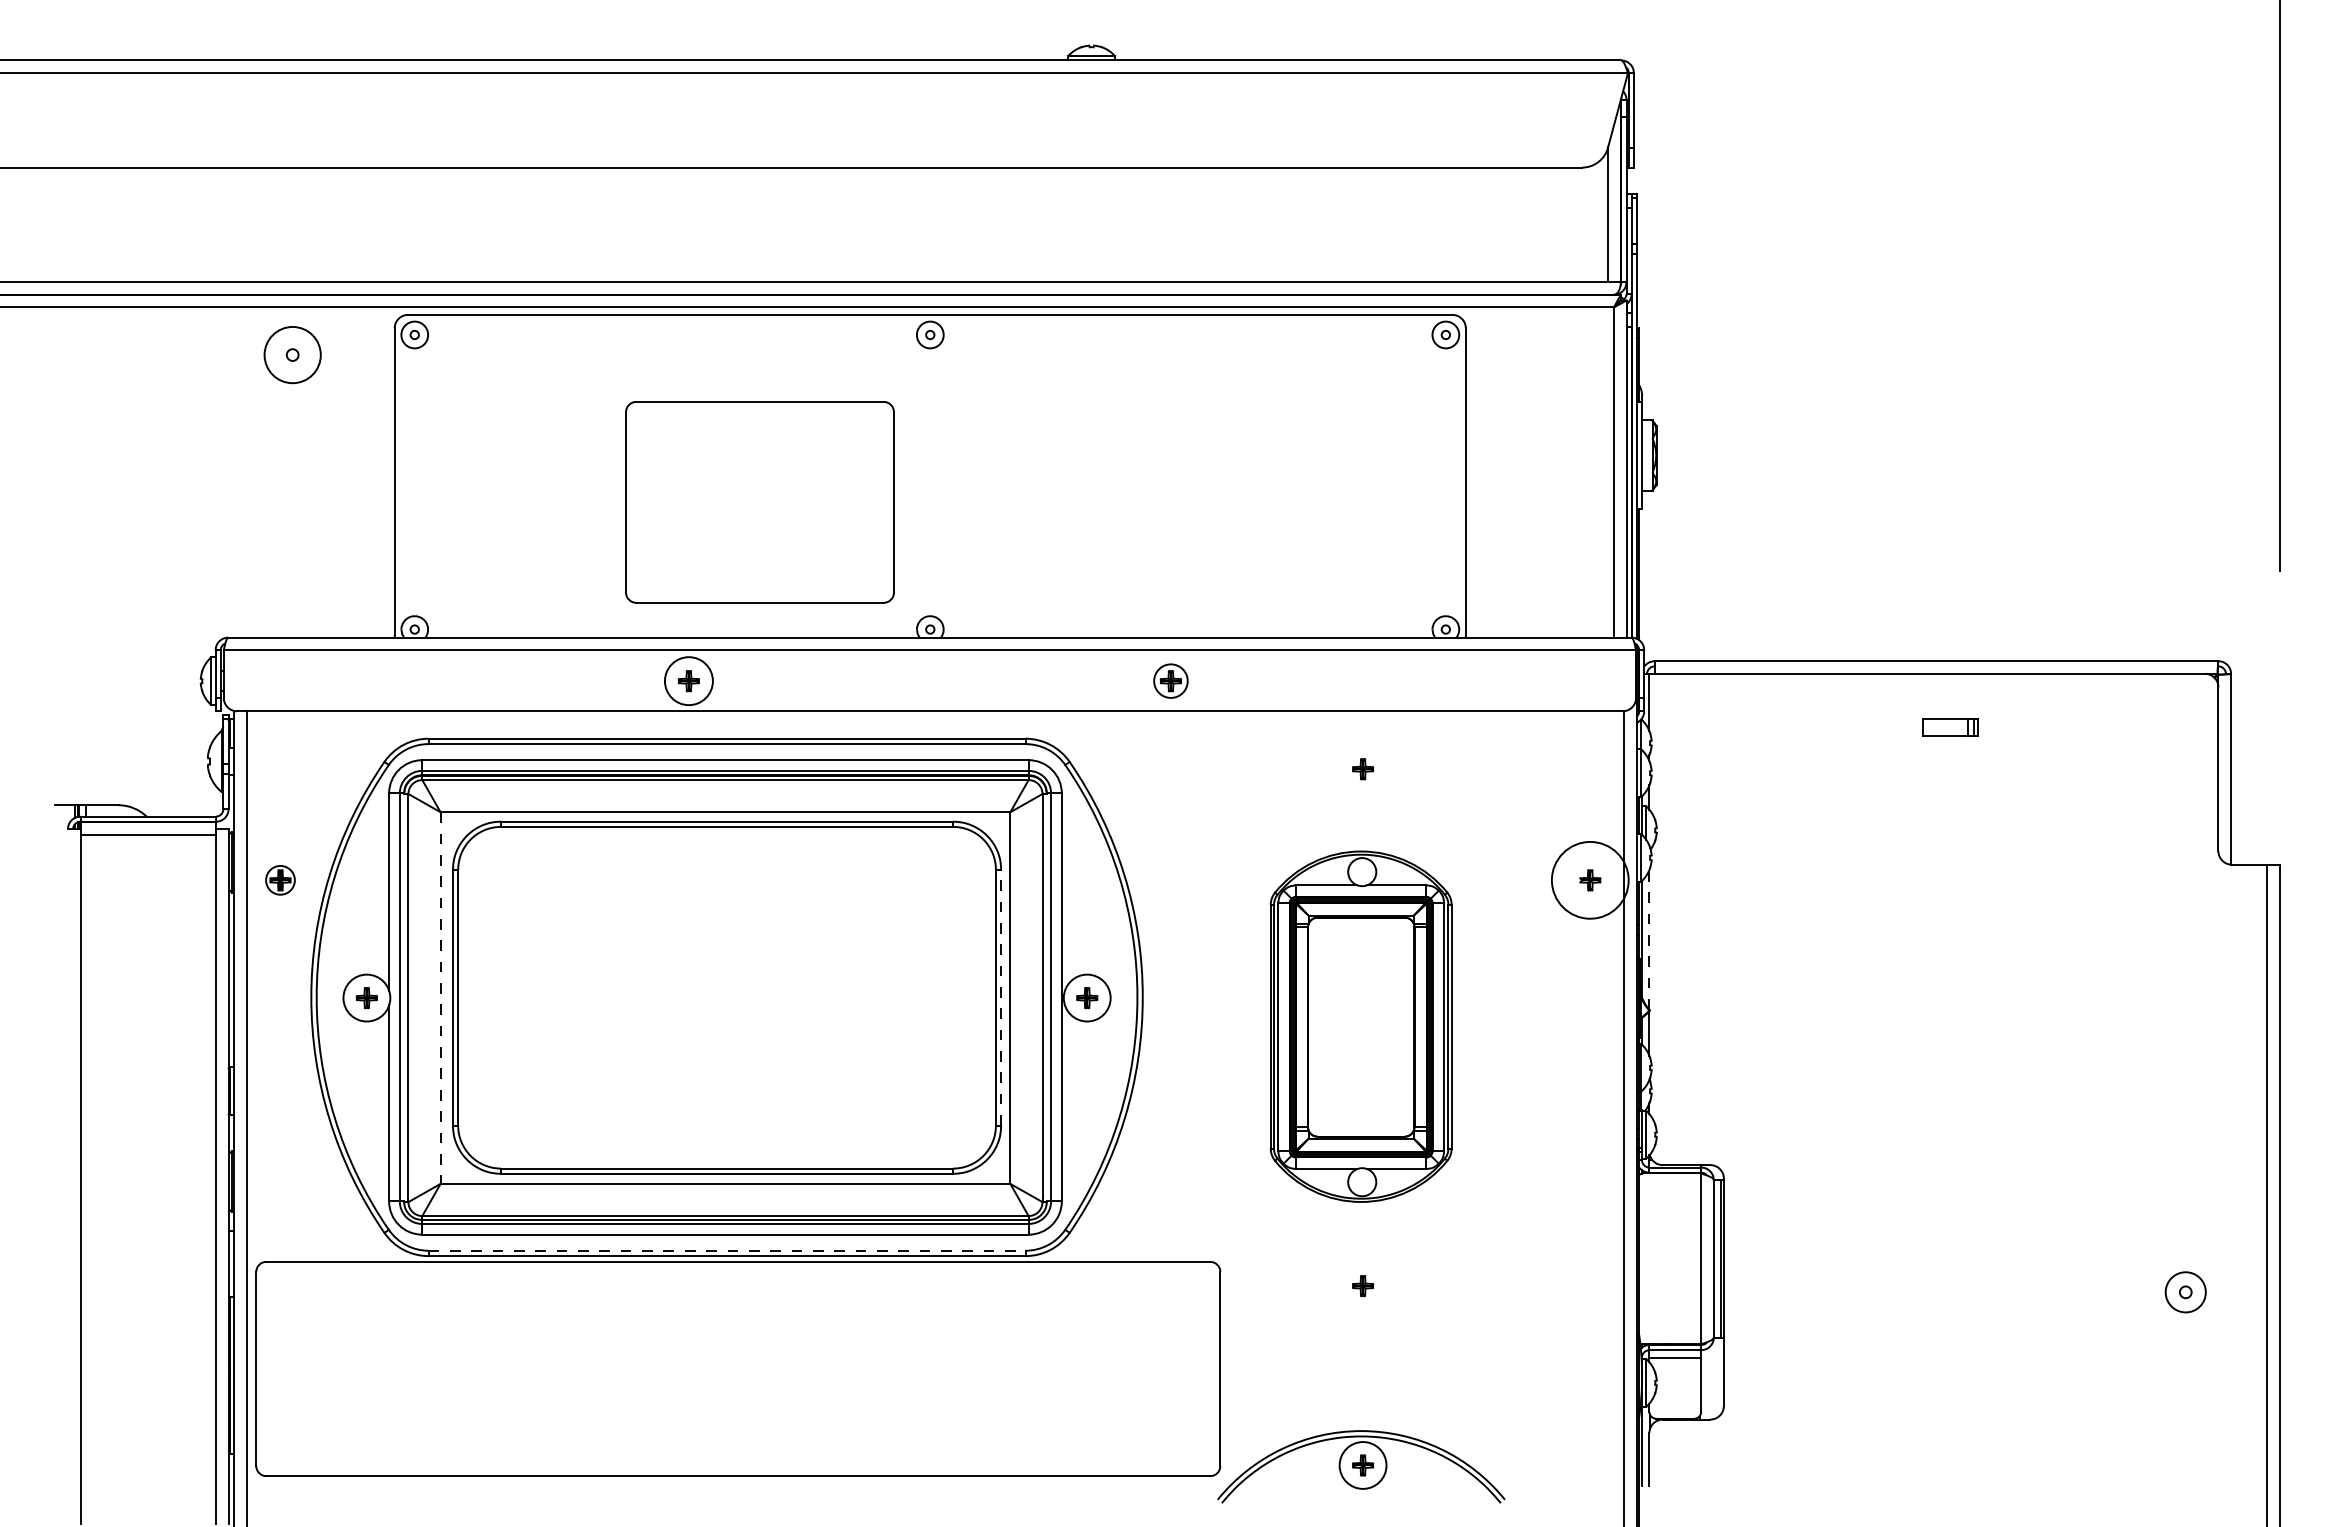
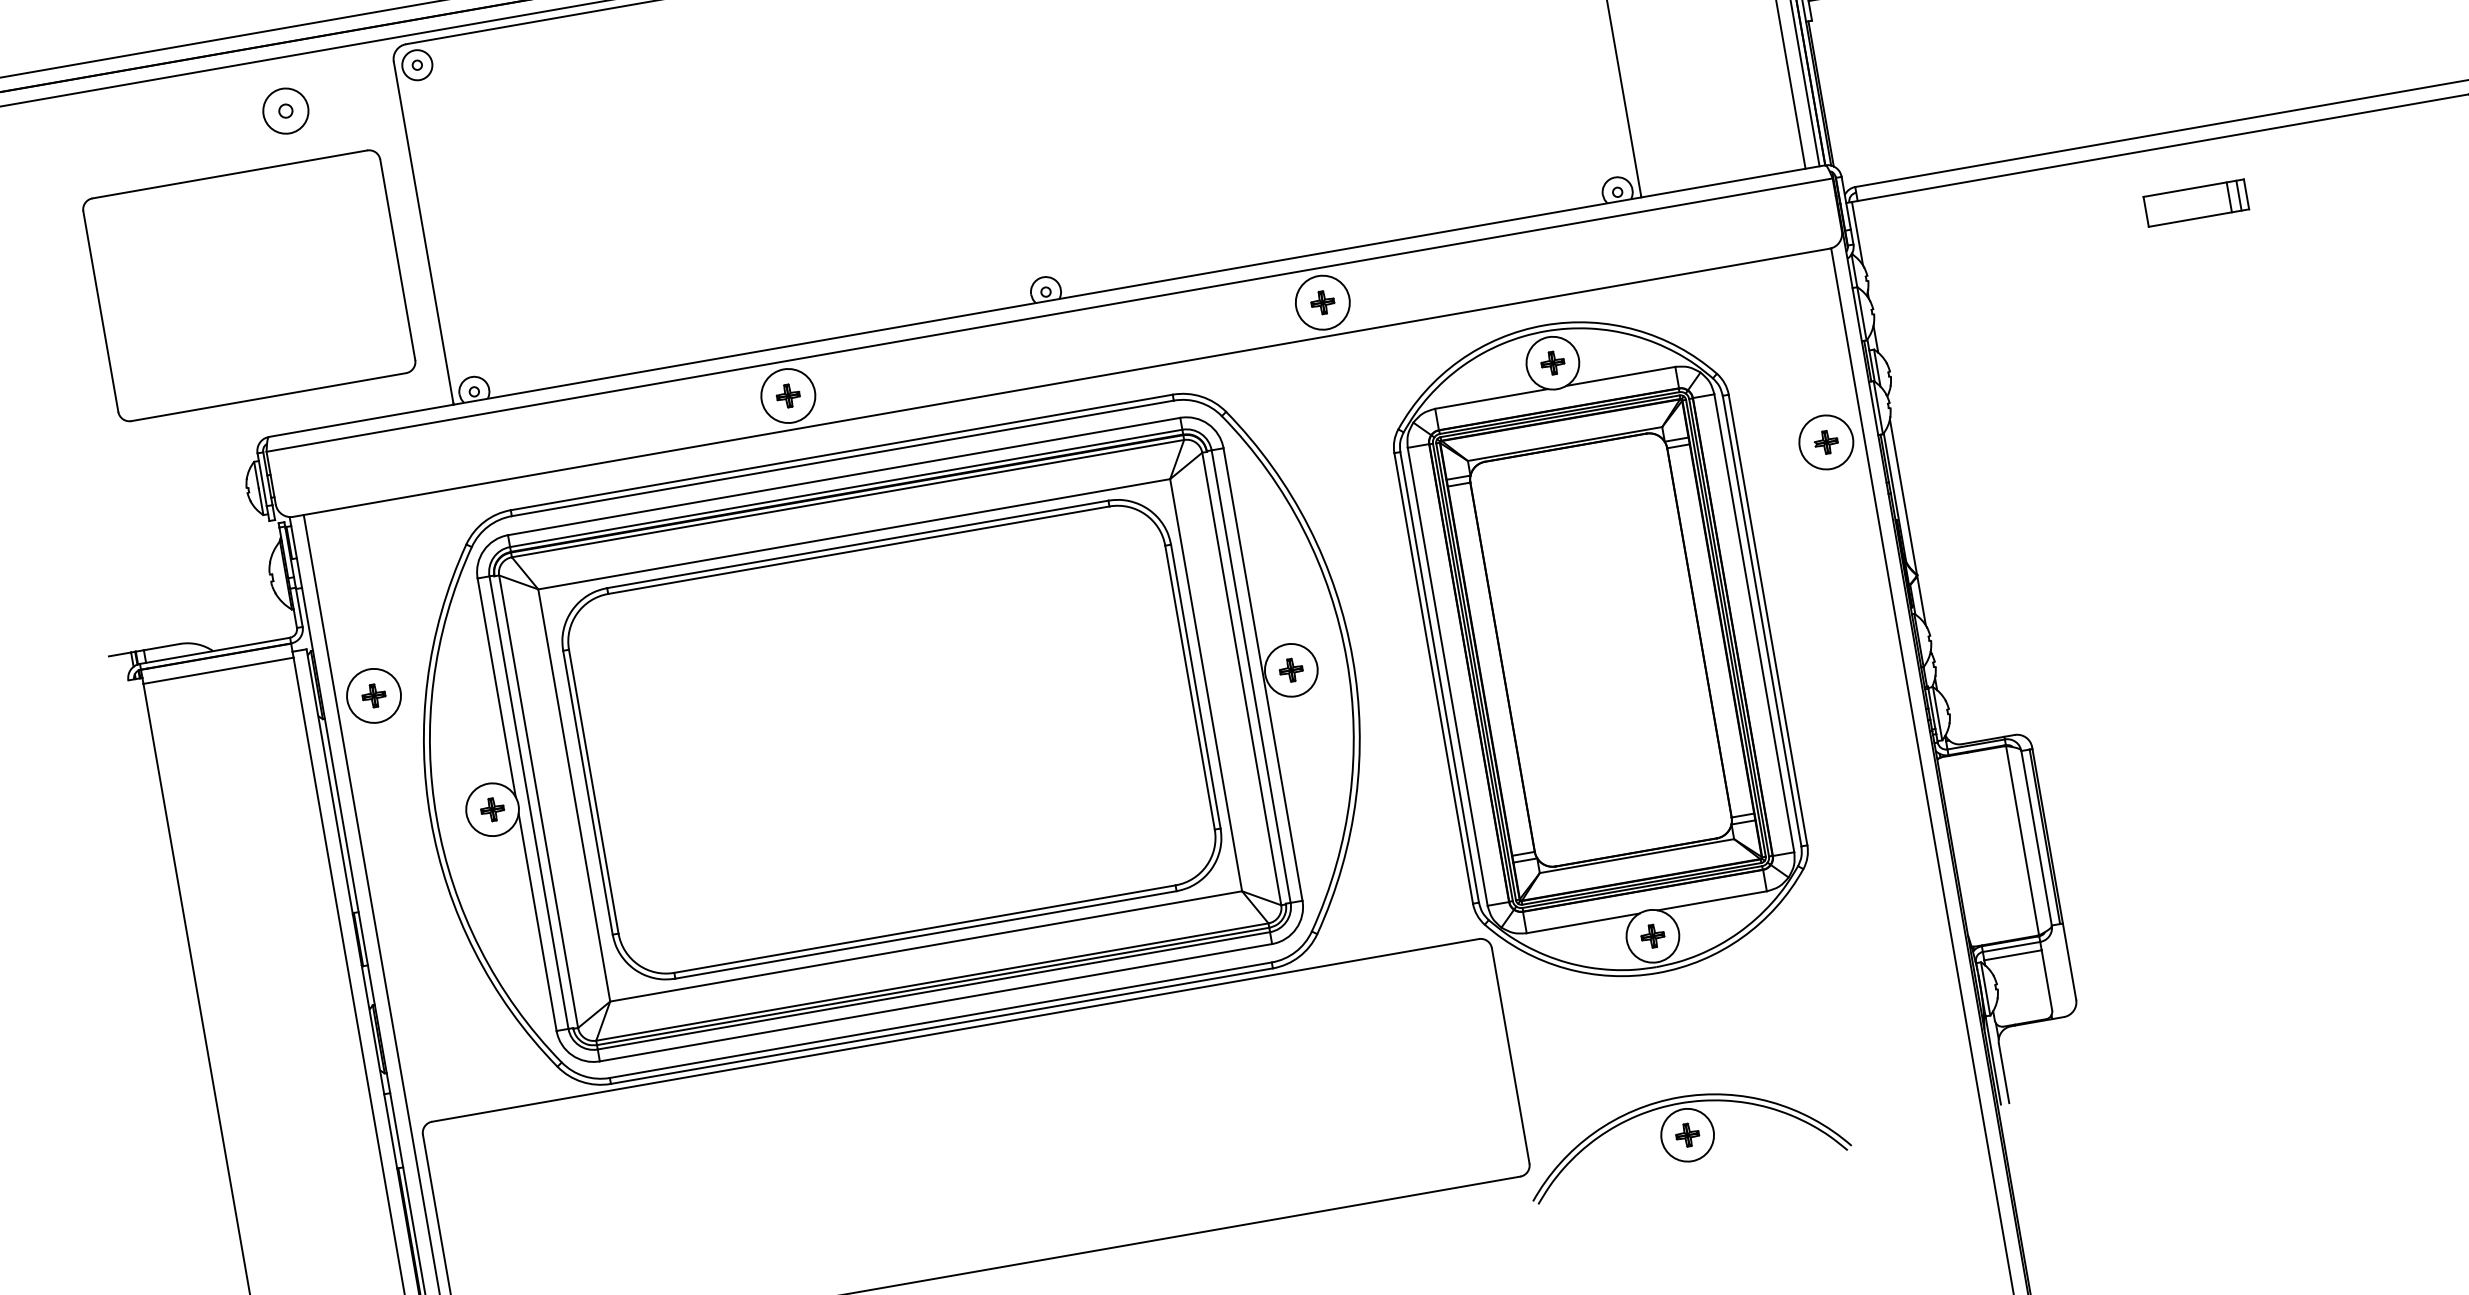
circle: (292, 355) -> (285, 111), size x0.71
part: (759, 502) -> (248, 286), moved
circle: (1170, 681) -> (1322, 303), size x1.43
part: (1950, 727) -> (2196, 203), size x1.67
circle: (280, 880) -> (374, 696), size x1.67
circle: (1590, 880) -> (1826, 442), size x0.62
line: (1649, 939) -> (1903, 496), dashed -> solid
line: (1001, 997) -> (1196, 686), dashed -> solid
line: (440, 998) -> (574, 795), dashed -> solid
part: (1360, 1026) -> (1599, 648), size x1.67
line: (727, 1250) -> (941, 1019), dashed -> solid

